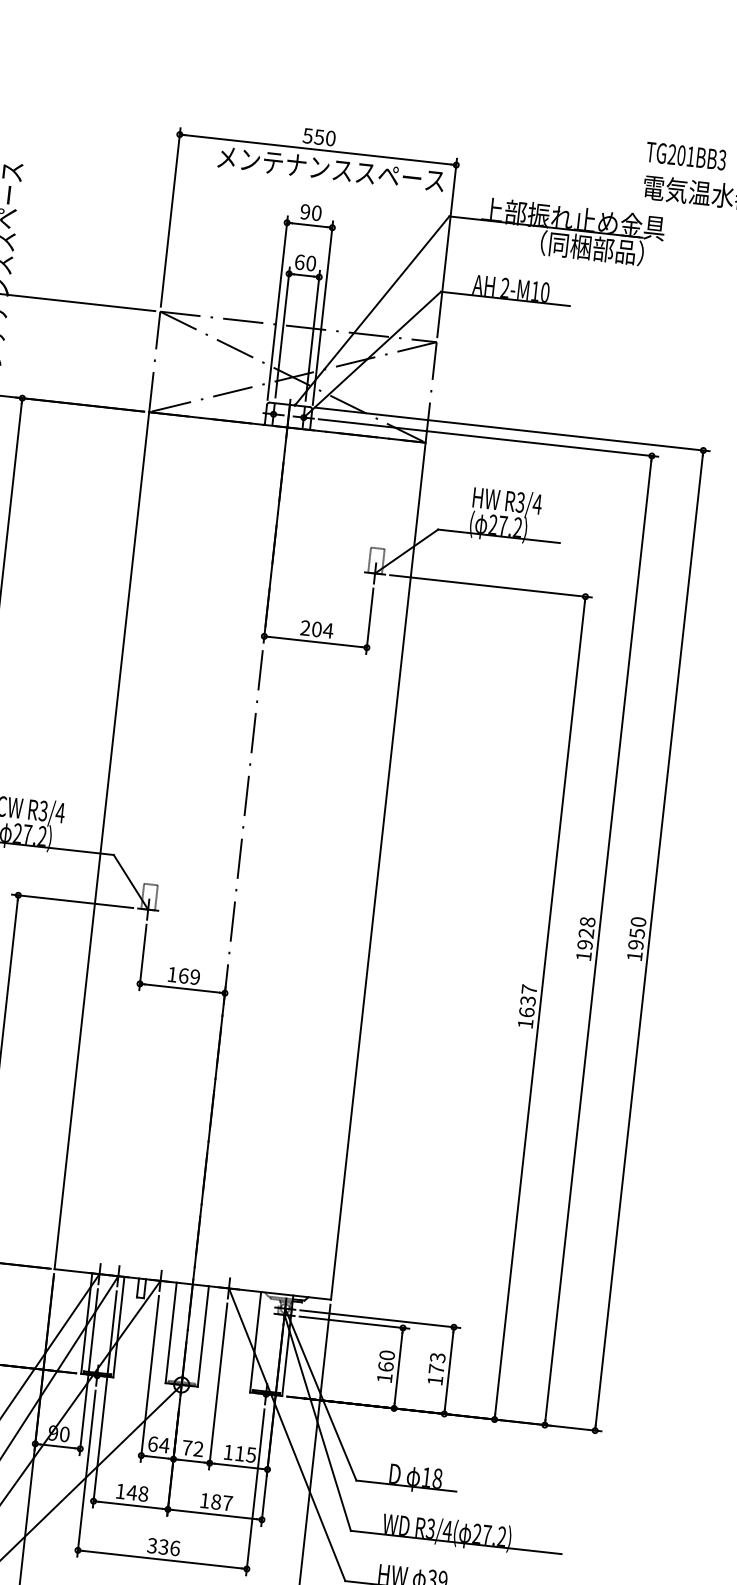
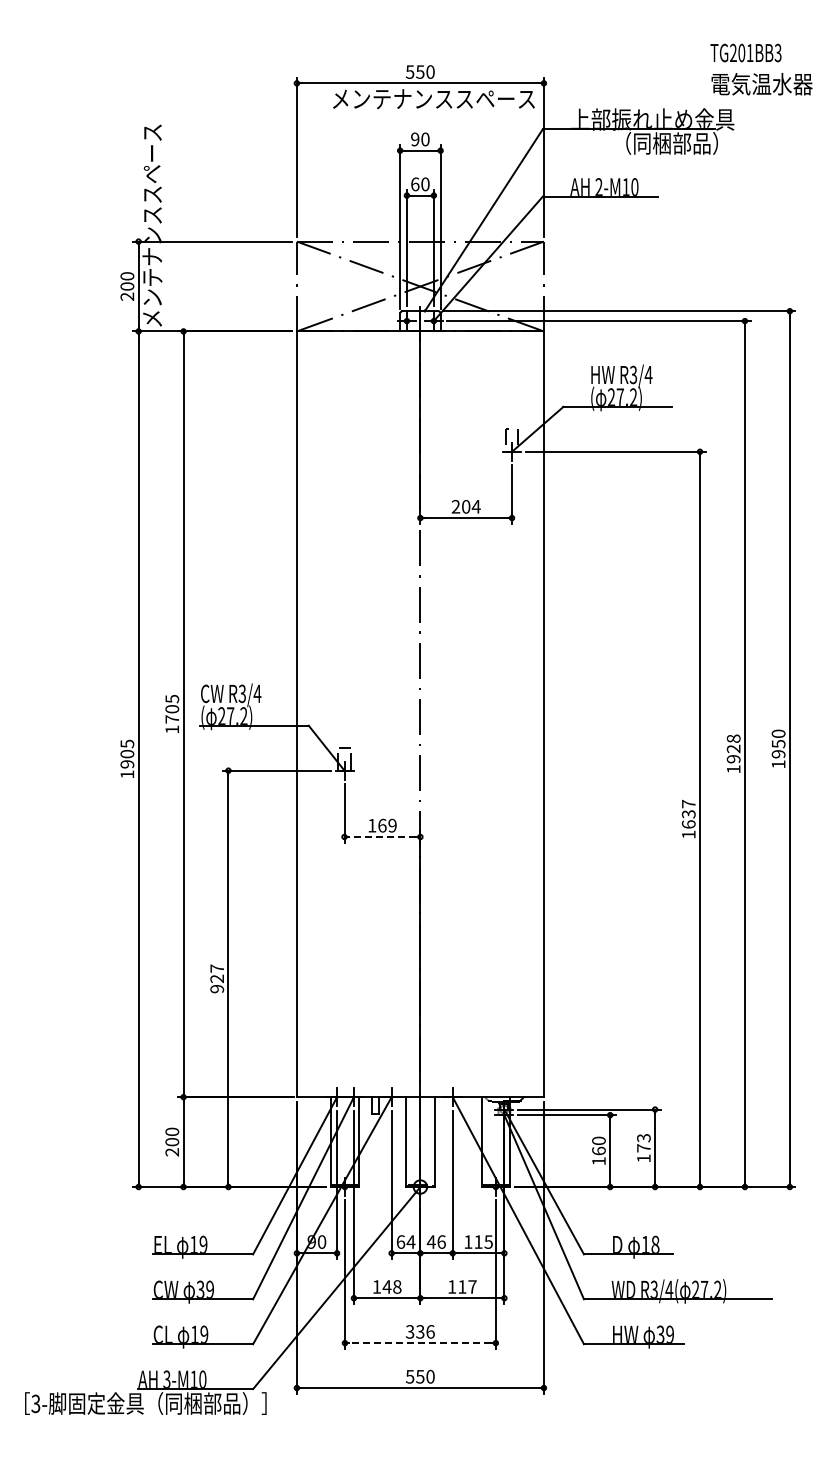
line: (181, 987) -> (381, 836), solid -> dashed
text: (191, 1447) -> (435, 1241), 72 -> 46
text: (216, 1501) -> (462, 1286), 187 -> 117
line: (162, 1560) -> (420, 1343), solid -> dashed

